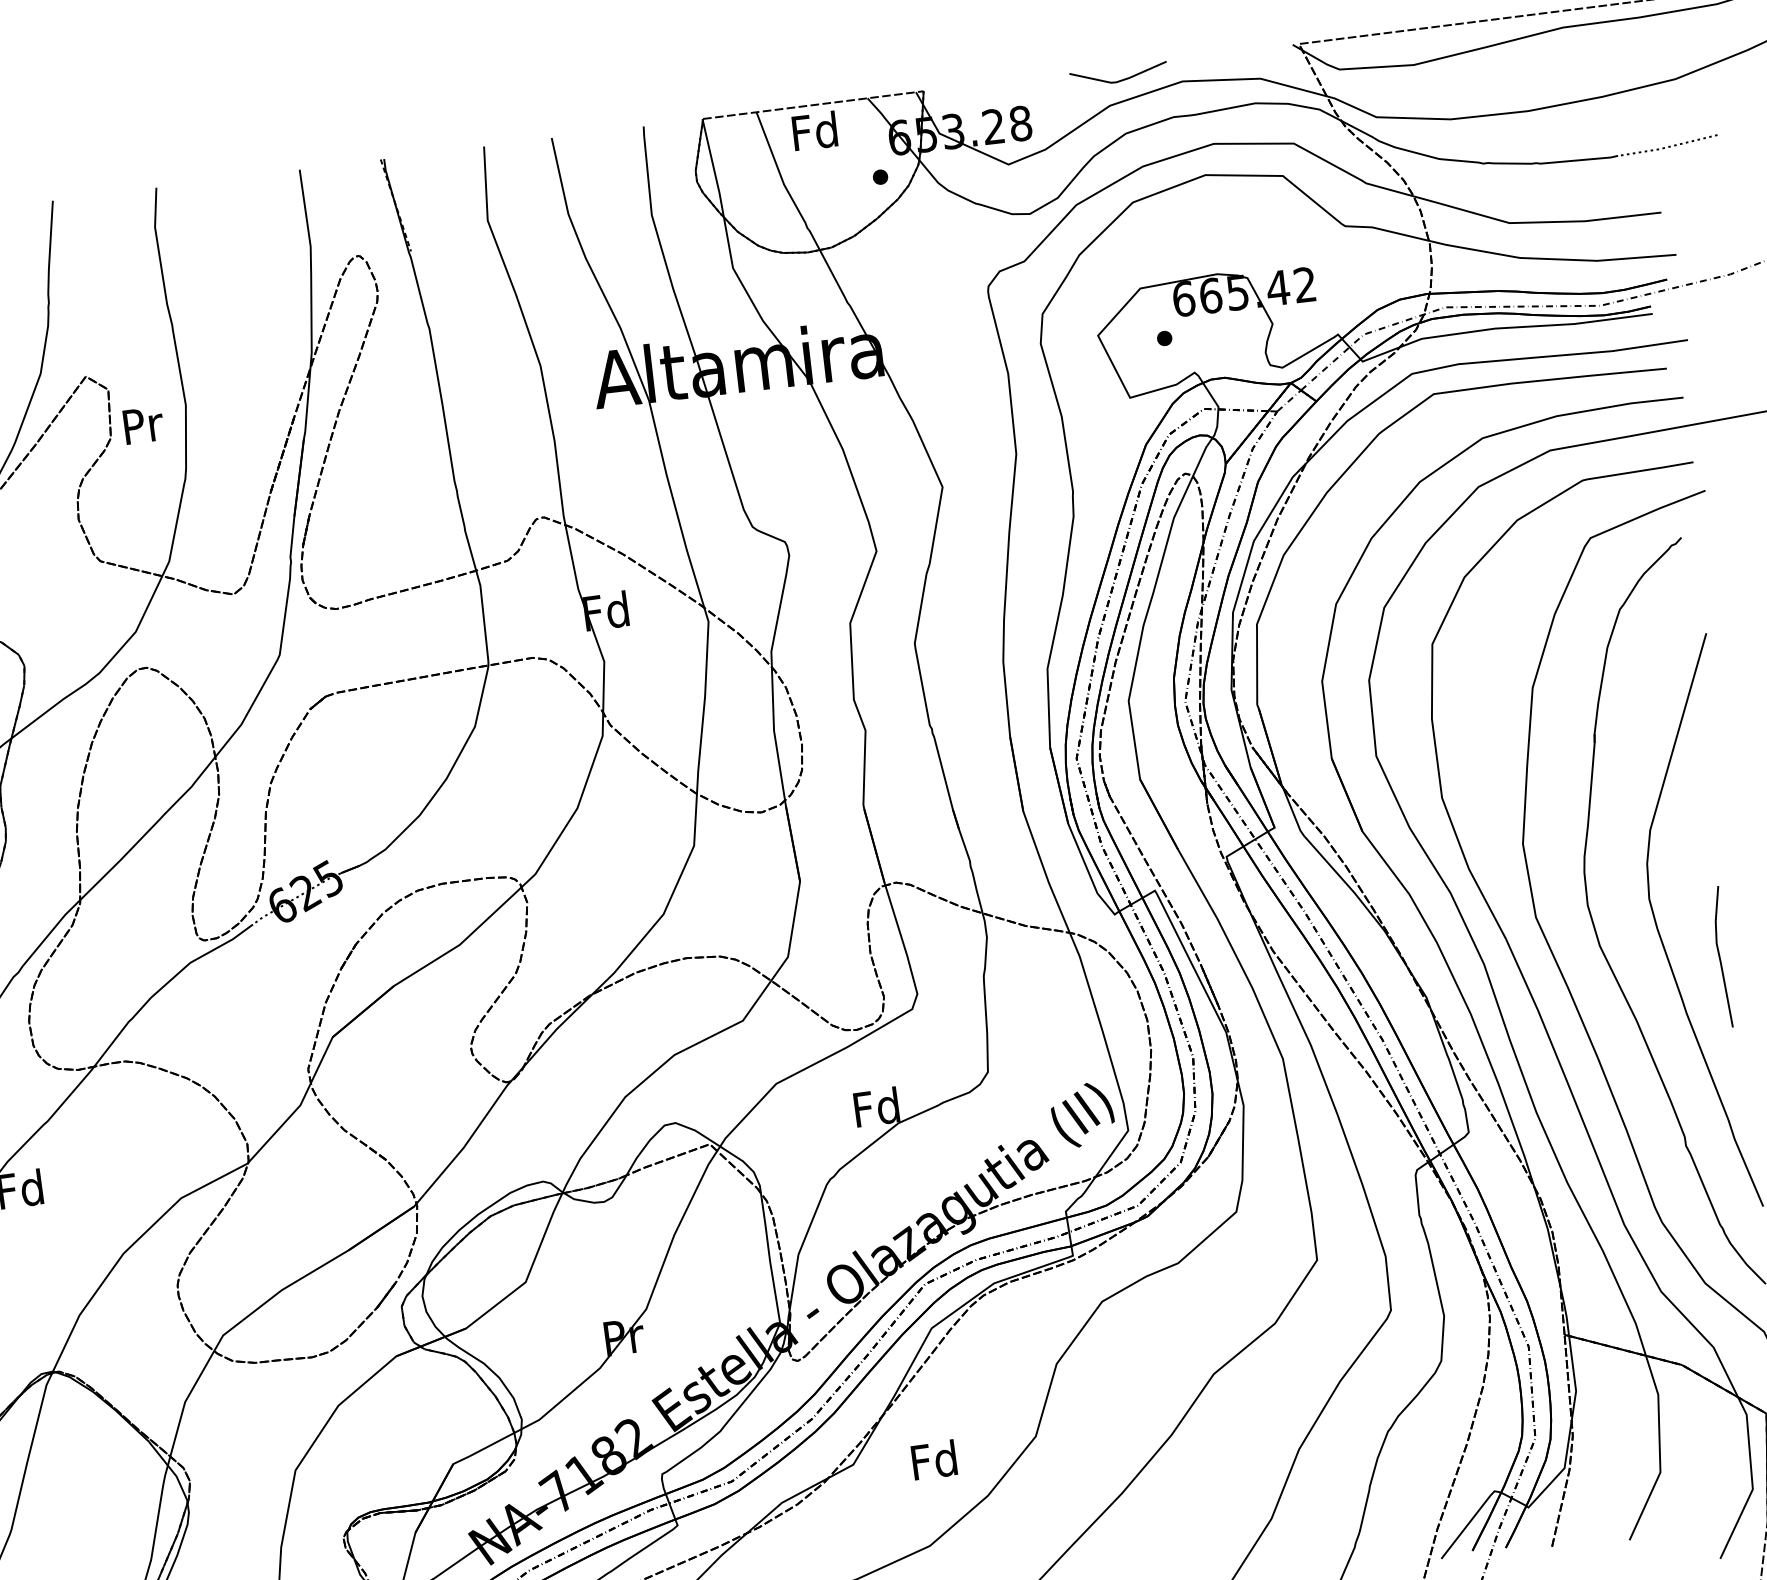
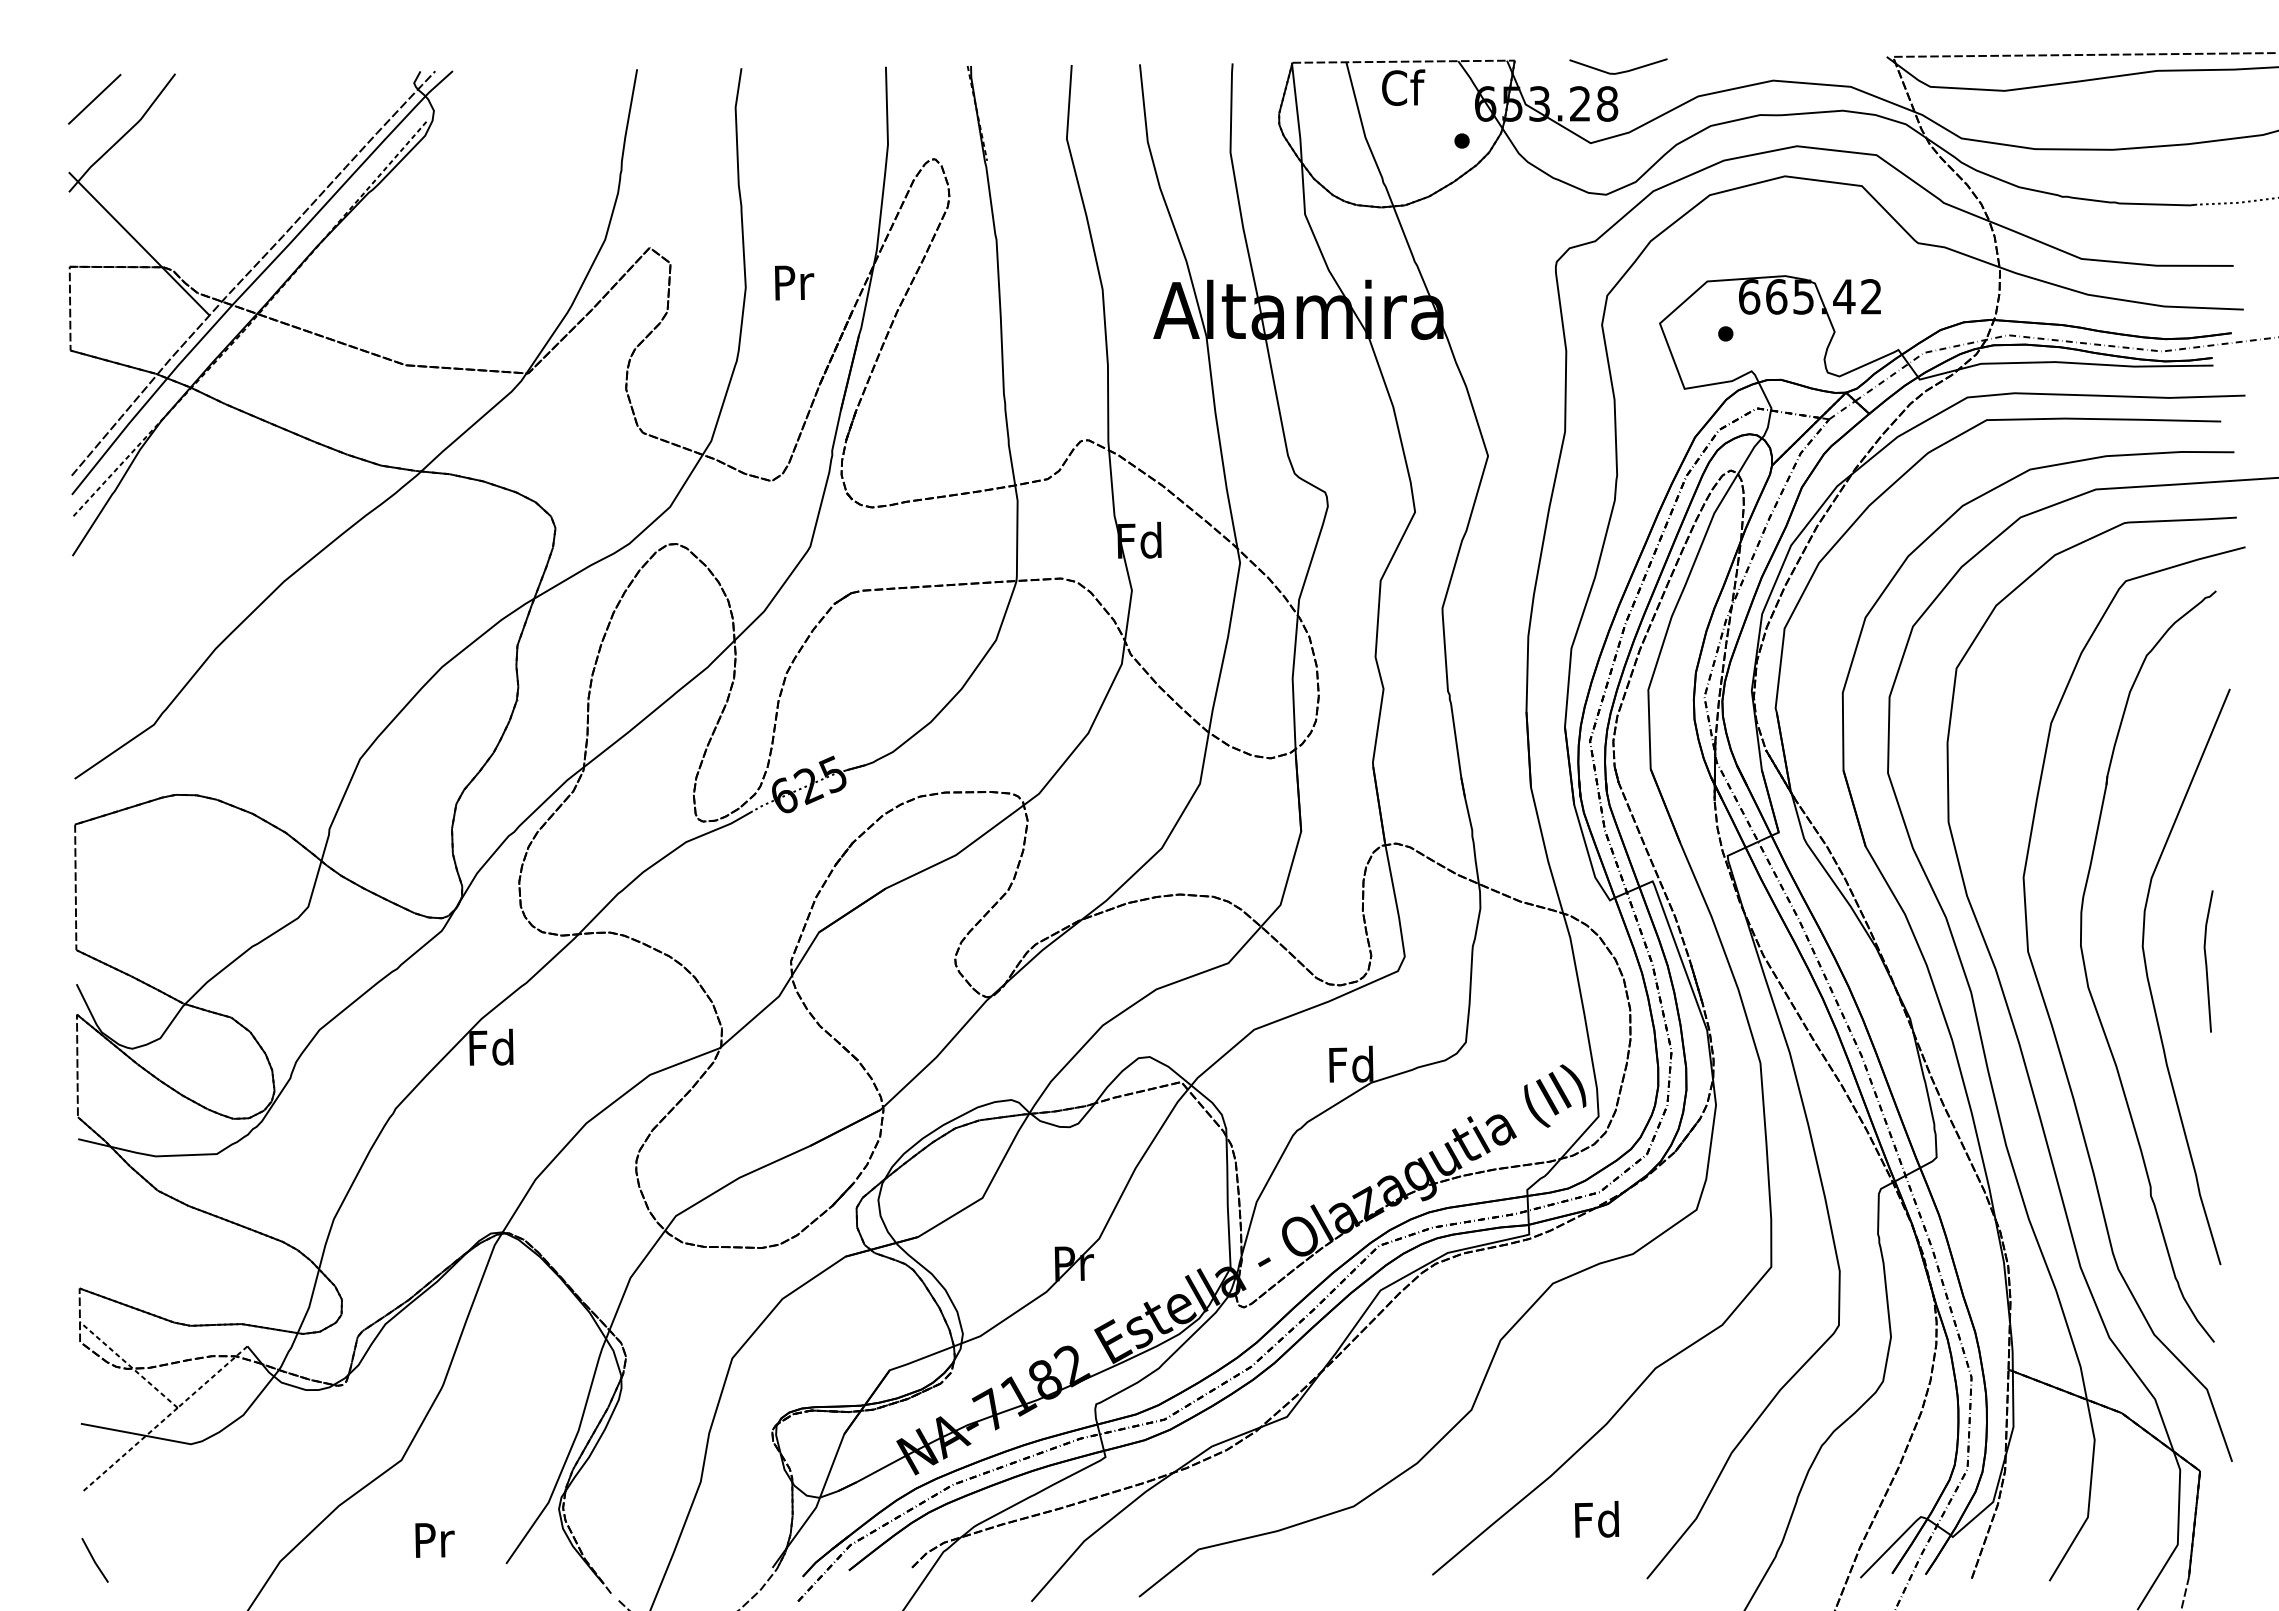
line: (1121, 79) -> (1620, 71), moved
text: (815, 130) -> (1402, 87), Fd -> Cf
text: (143, 425) -> (794, 282), moved
line: (1720, 957) -> (2206, 961), moved
text: (934, 1459) -> (1597, 1519), moved

